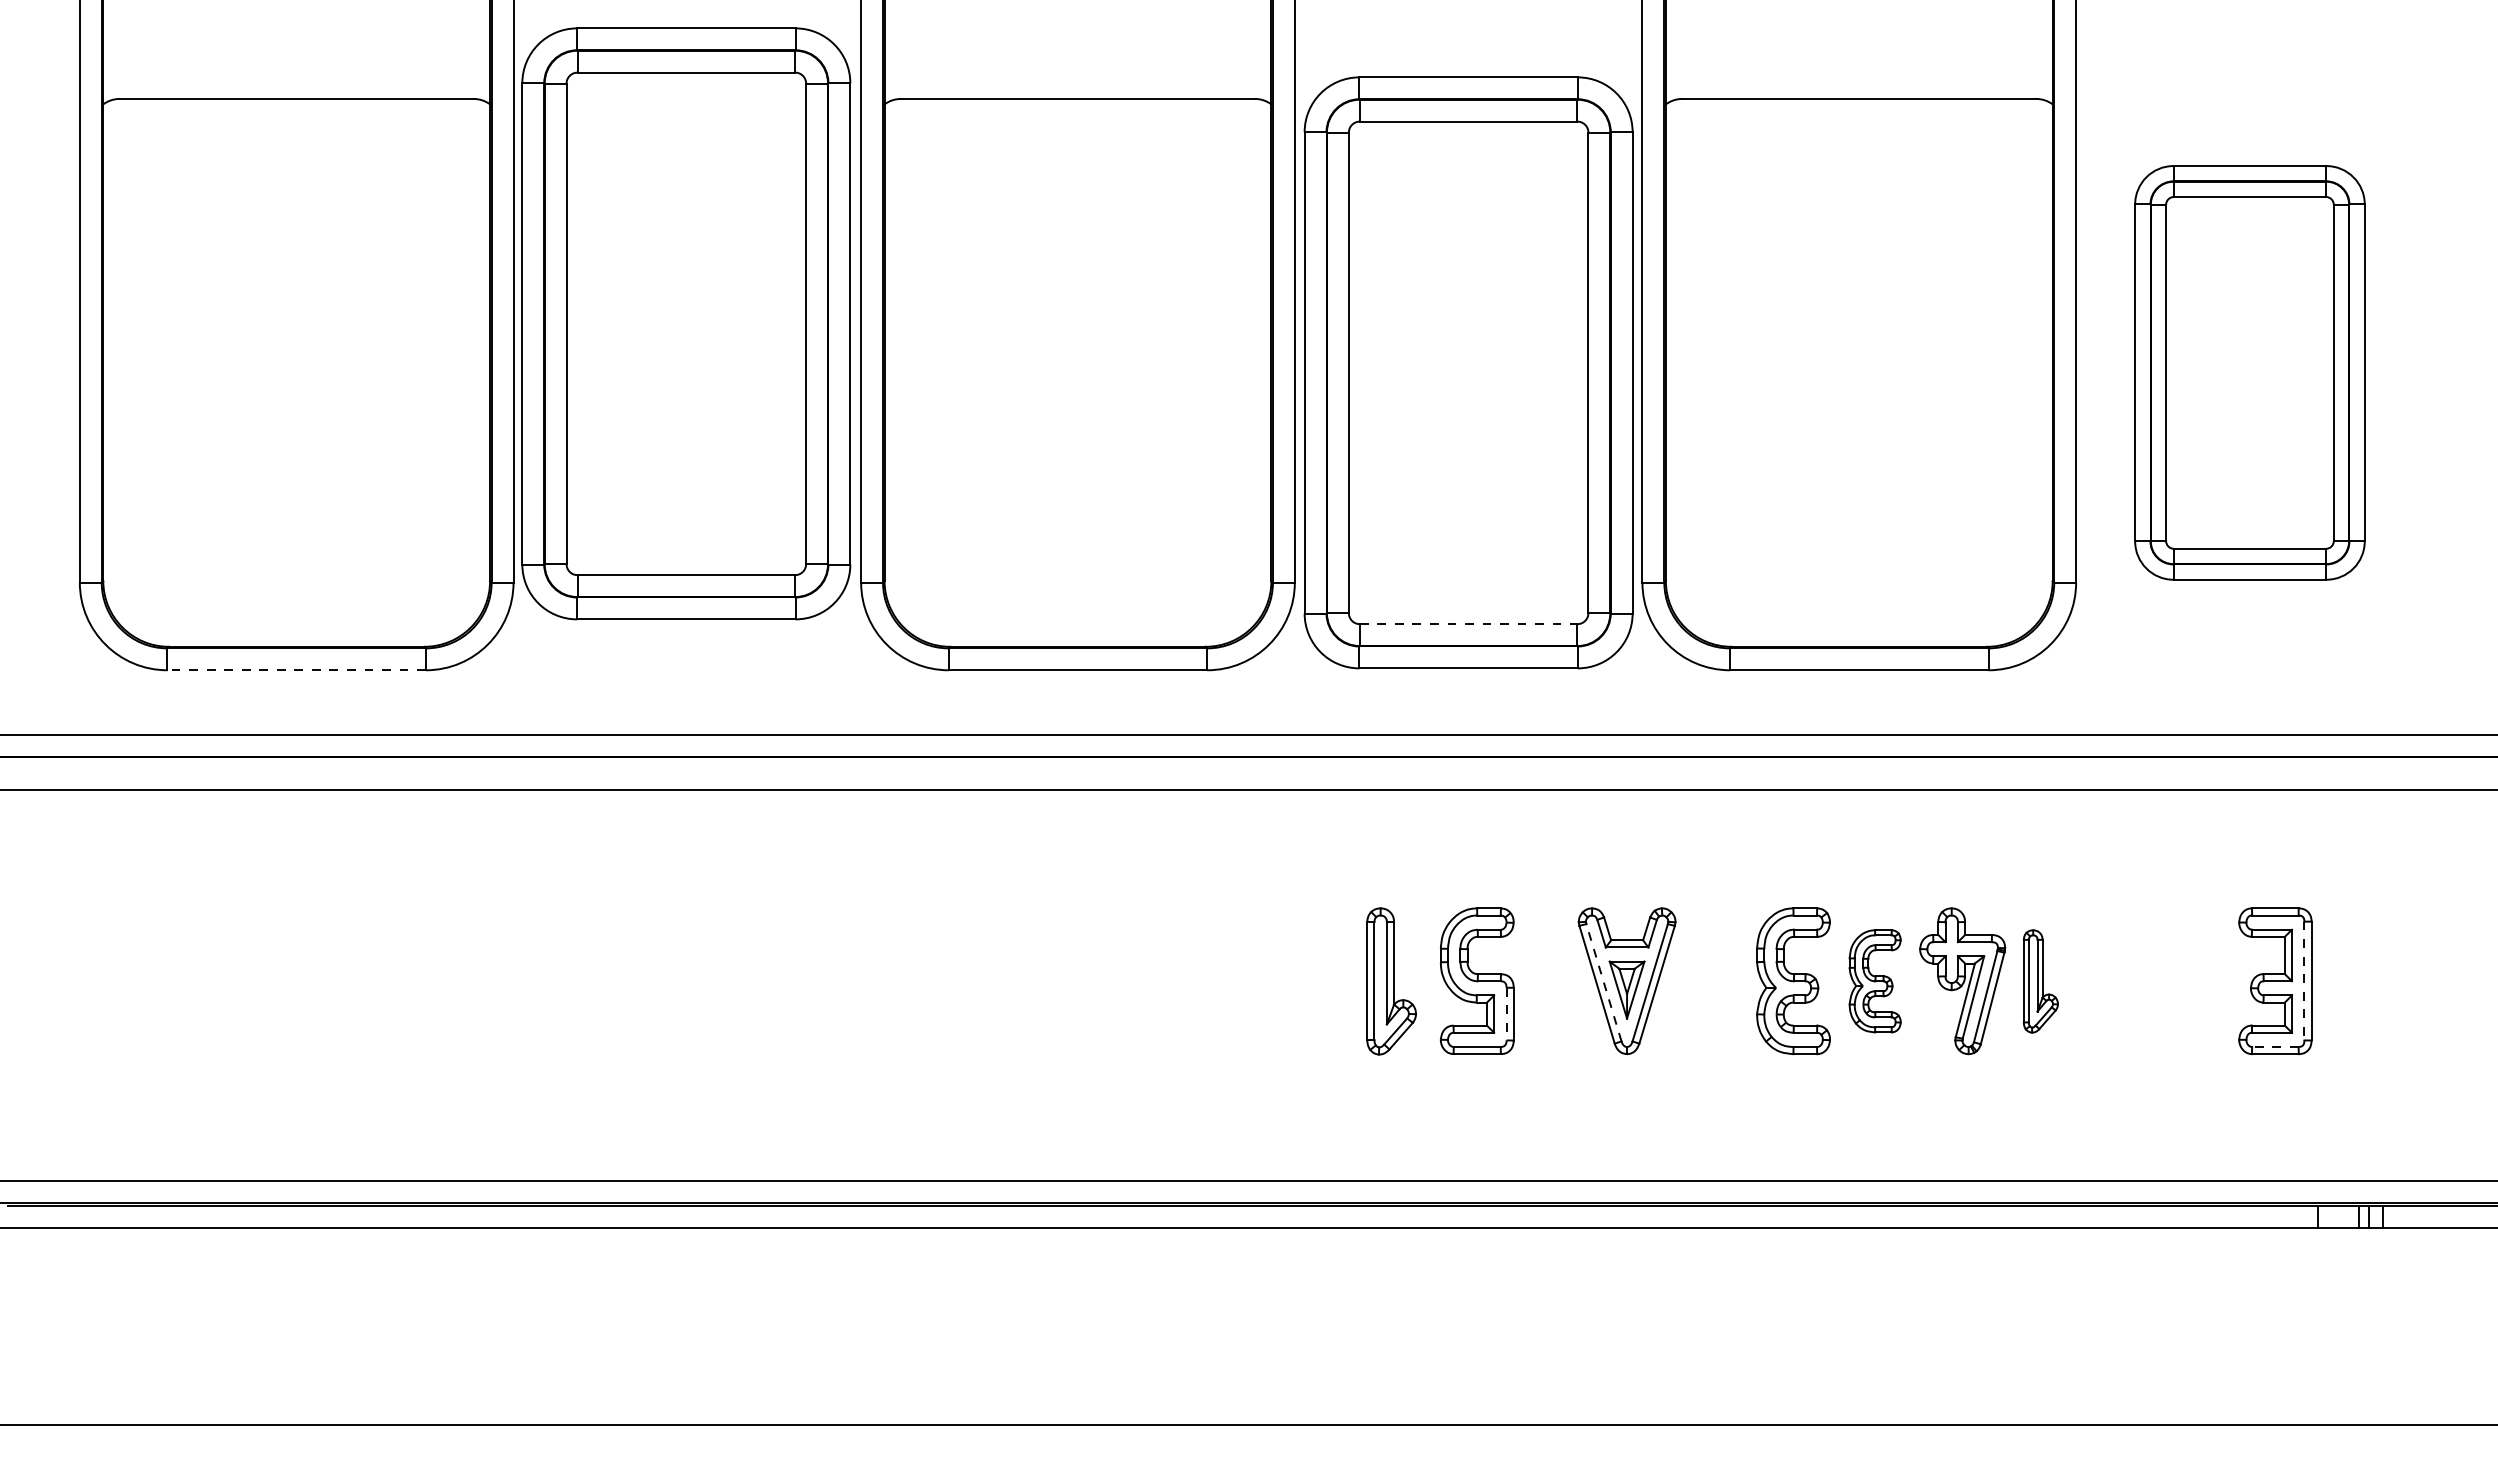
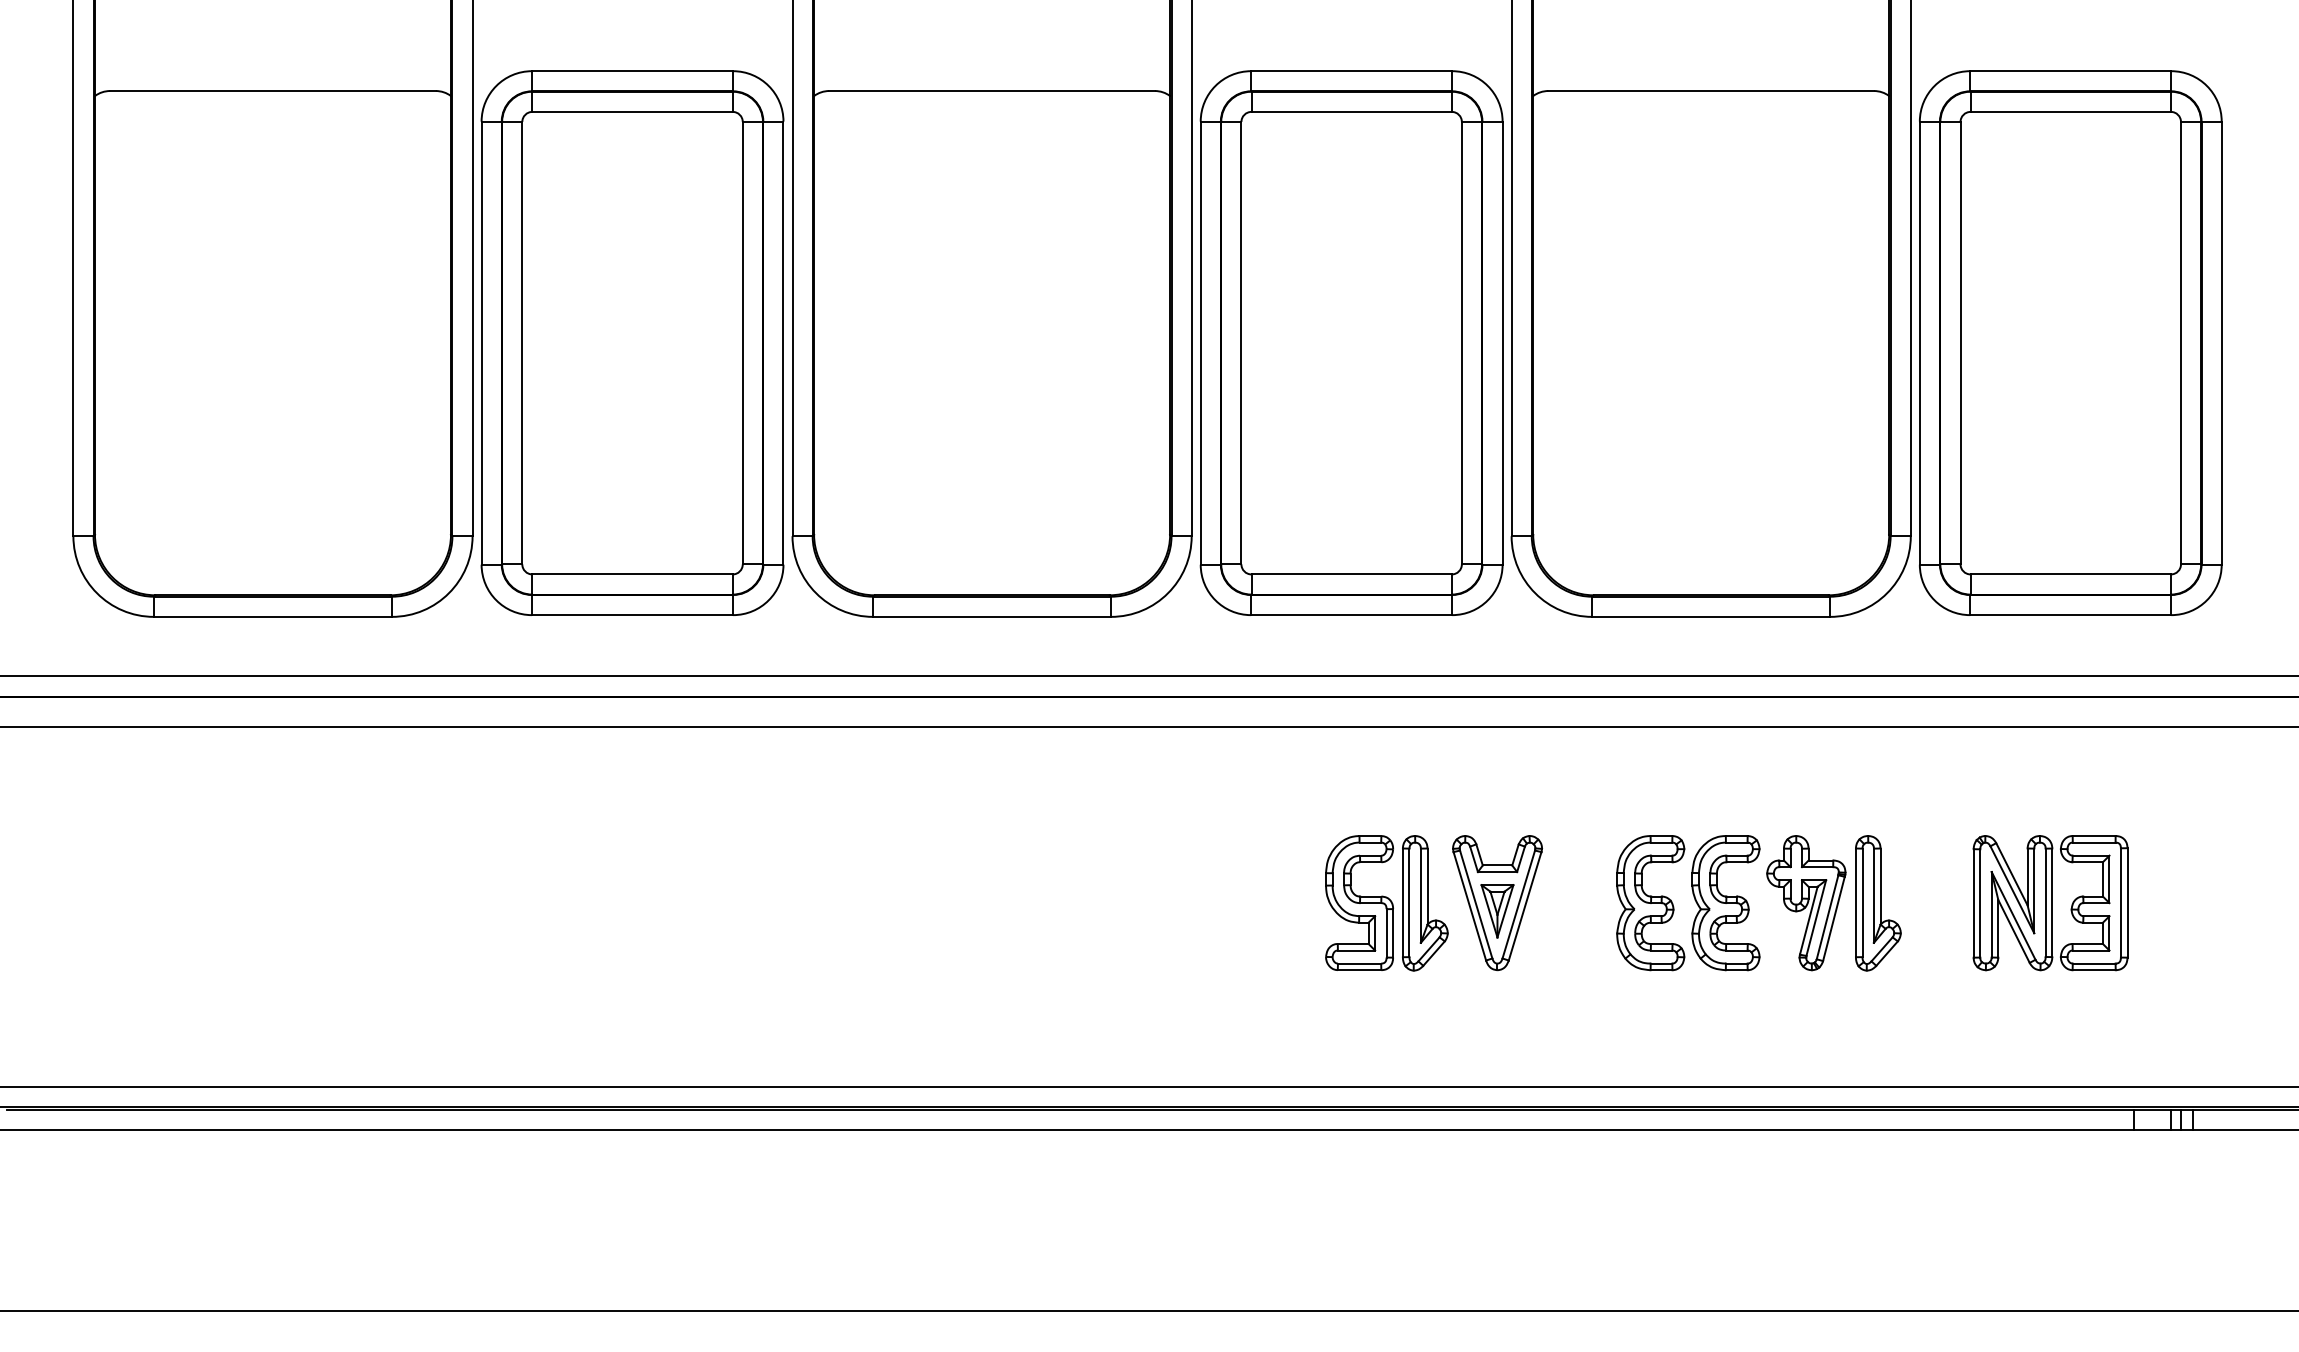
part: (686, 323) -> (632, 342), moved
part: (2249, 372) -> (2070, 342), size x1.43
line: (1468, 624) -> (1351, 574), dashed -> solid
line: (296, 670) -> (272, 617), dashed -> solid
part: (1391, 981) -> (1425, 903), moved
part: (1874, 981) -> (1725, 903), size x1.43
part: (2040, 981) -> (1877, 903), size x1.43
part: (2186, 981) -> (2012, 903), added
line: (2304, 981) -> (2120, 903), dashed -> solid
line: (1603, 982) -> (1475, 904), dashed -> solid
line: (1506, 1014) -> (1386, 933), dashed -> solid
line: (2274, 1047) -> (2093, 964), dashed -> solid

